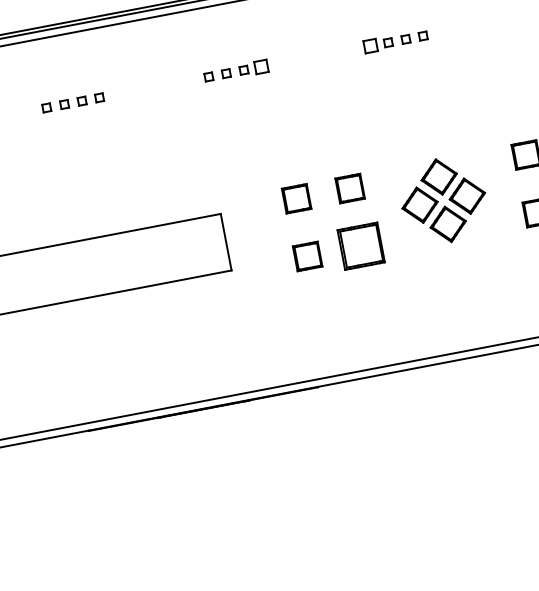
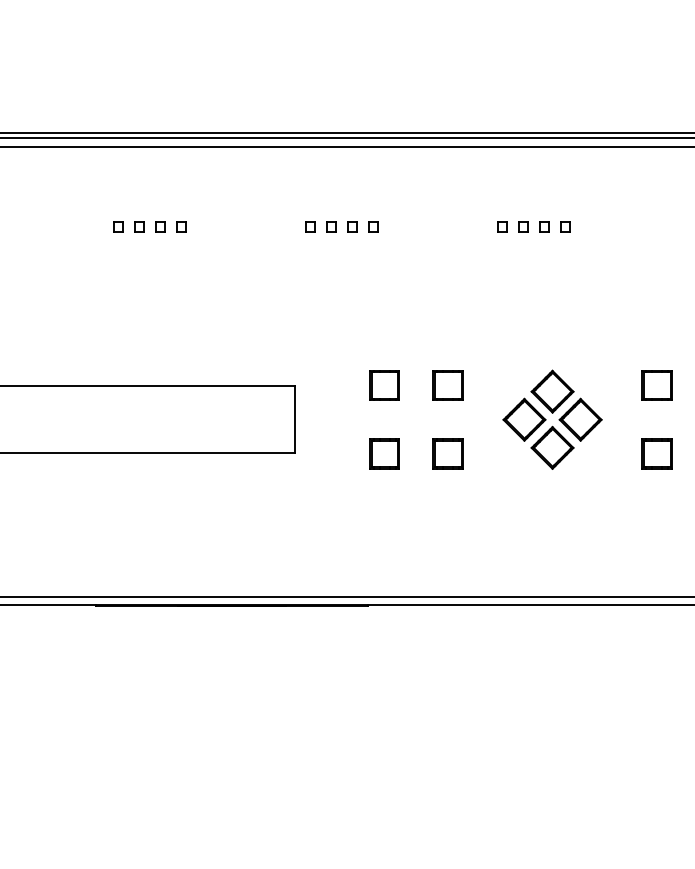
part: (370, 45) -> (502, 226), size x0.62
part: (261, 66) -> (373, 226), size x0.62
part: (360, 245) -> (447, 453), size x0.62

